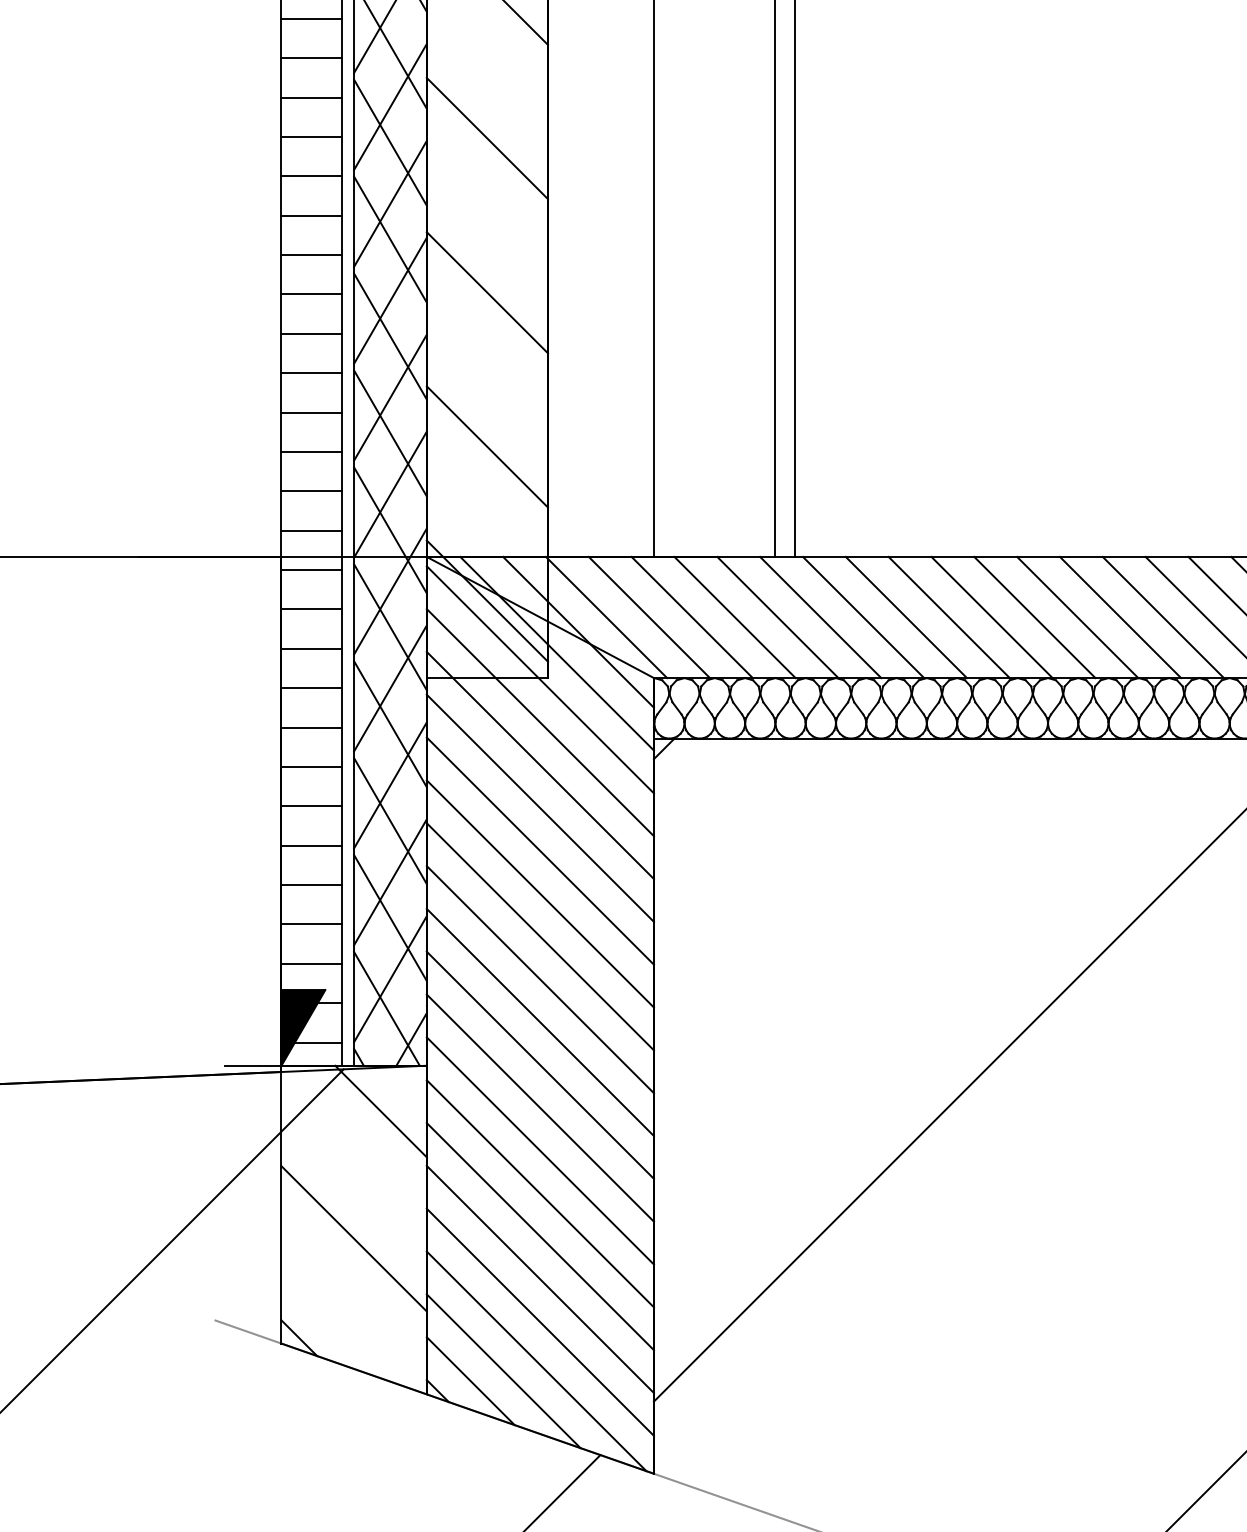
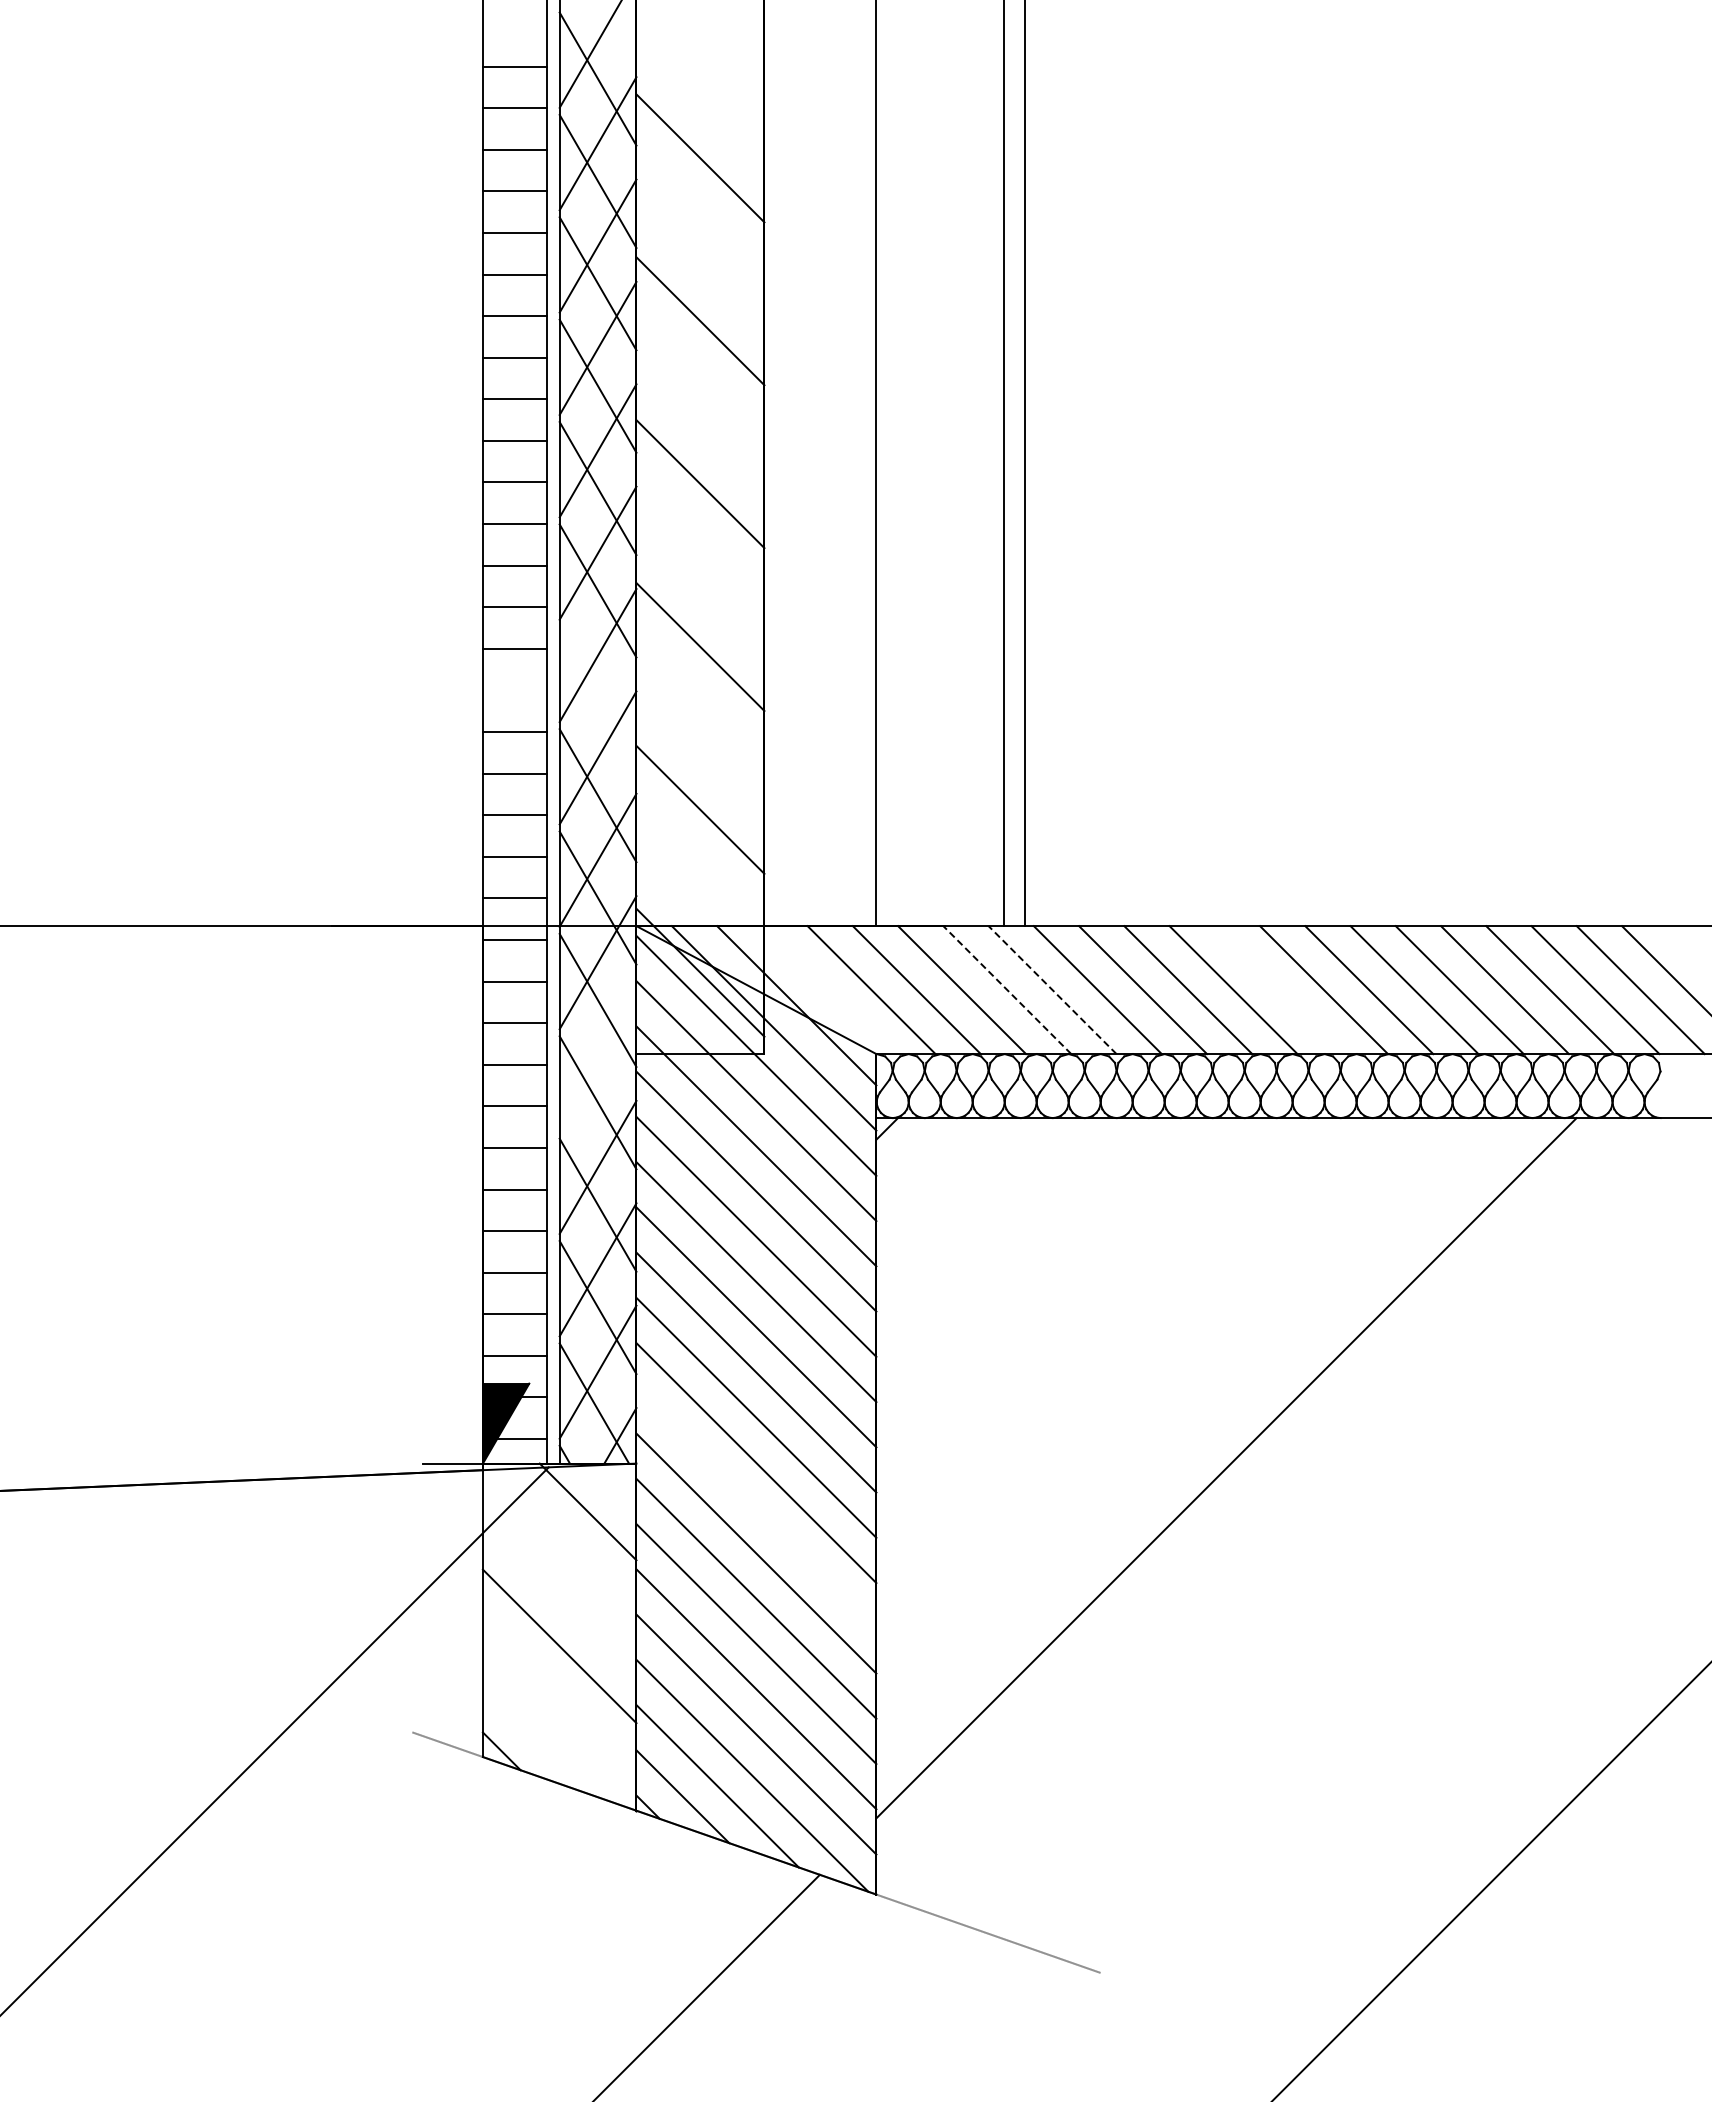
line: (311, 333) -> (514, 690), removed
line: (389, 335) -> (597, 692), removed
line: (777, 616) -> (1006, 989), solid -> dashed
line: (820, 616) -> (1052, 989), solid -> dashed
line: (606, 617) -> (826, 990), removed
line: (1034, 617) -> (1278, 990), removed
line: (389, 687) -> (597, 1064), removed
line: (540, 1108) -> (756, 1508), removed

